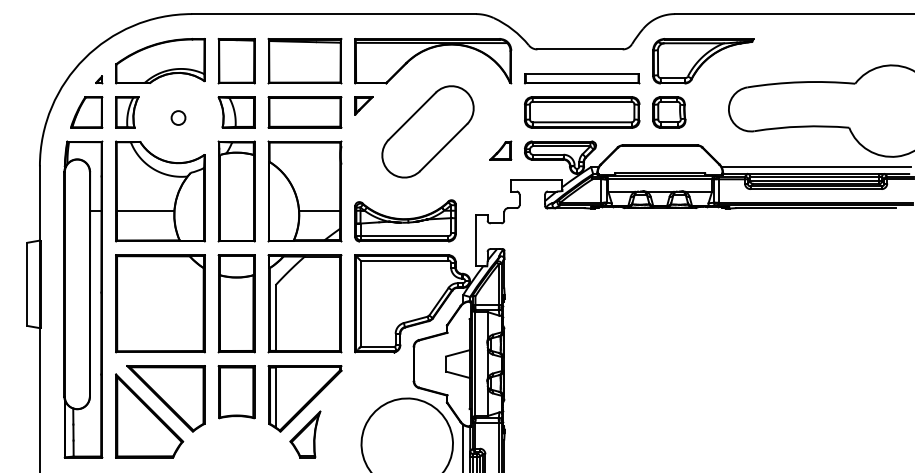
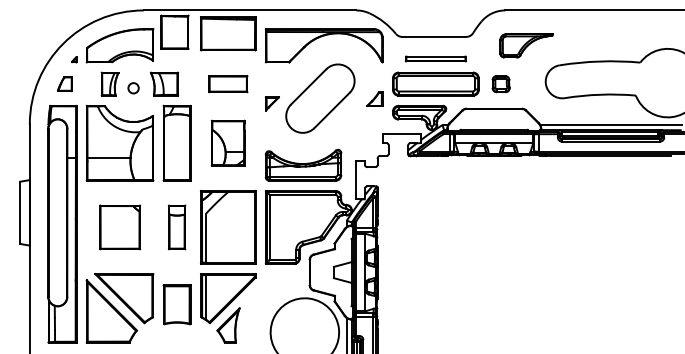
part: (236, 61) -> (174, 32), moved
part: (304, 61) -> (227, 33), moved
part: (703, 61) -> (526, 45), size x0.7
part: (582, 78) -> (436, 58), size x0.7
part: (363, 105) -> (272, 103), moved
part: (86, 112) -> (64, 84), size x0.6
part: (127, 112) -> (110, 84), moved
part: (236, 112) -> (164, 84), moved
part: (304, 112) -> (227, 84), size x0.7
part: (669, 112) -> (501, 84), size x0.7
part: (500, 150) -> (374, 99), moved
part: (304, 191) -> (227, 143), size x0.6
part: (160, 303) -> (120, 227), size x0.6
part: (236, 303) -> (177, 227), size x0.6
part: (236, 392) -> (177, 305), moved

